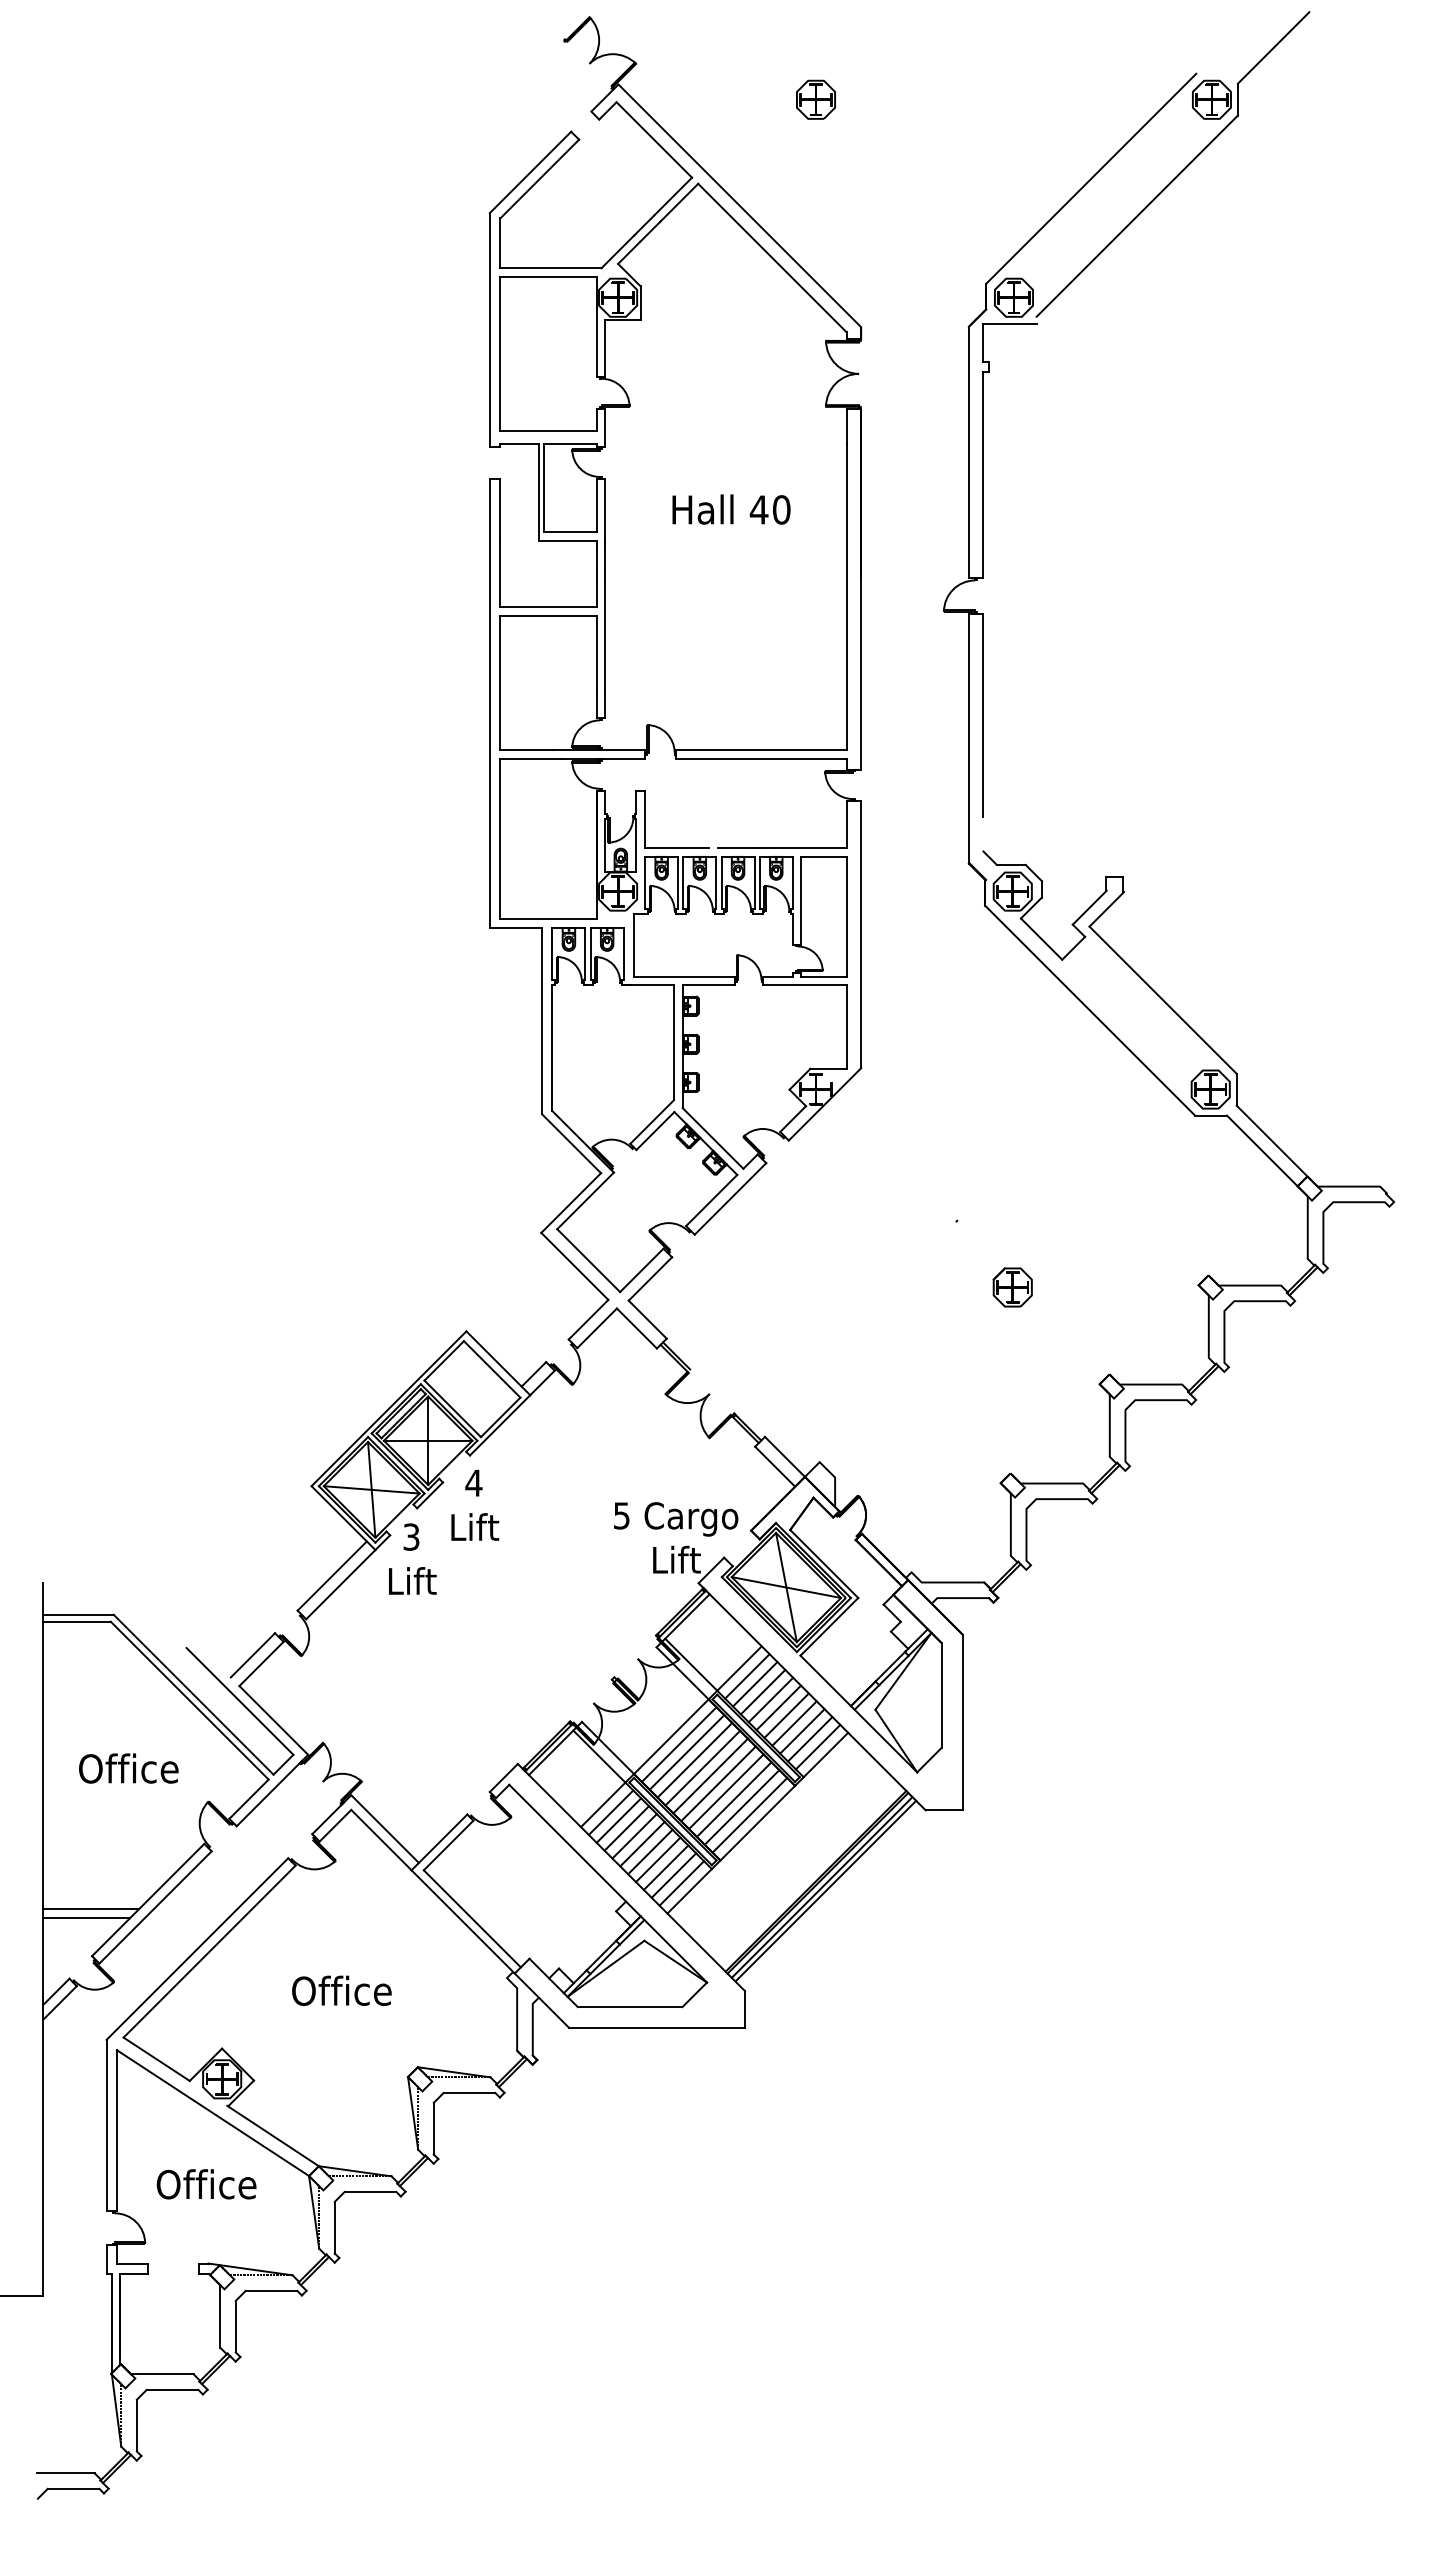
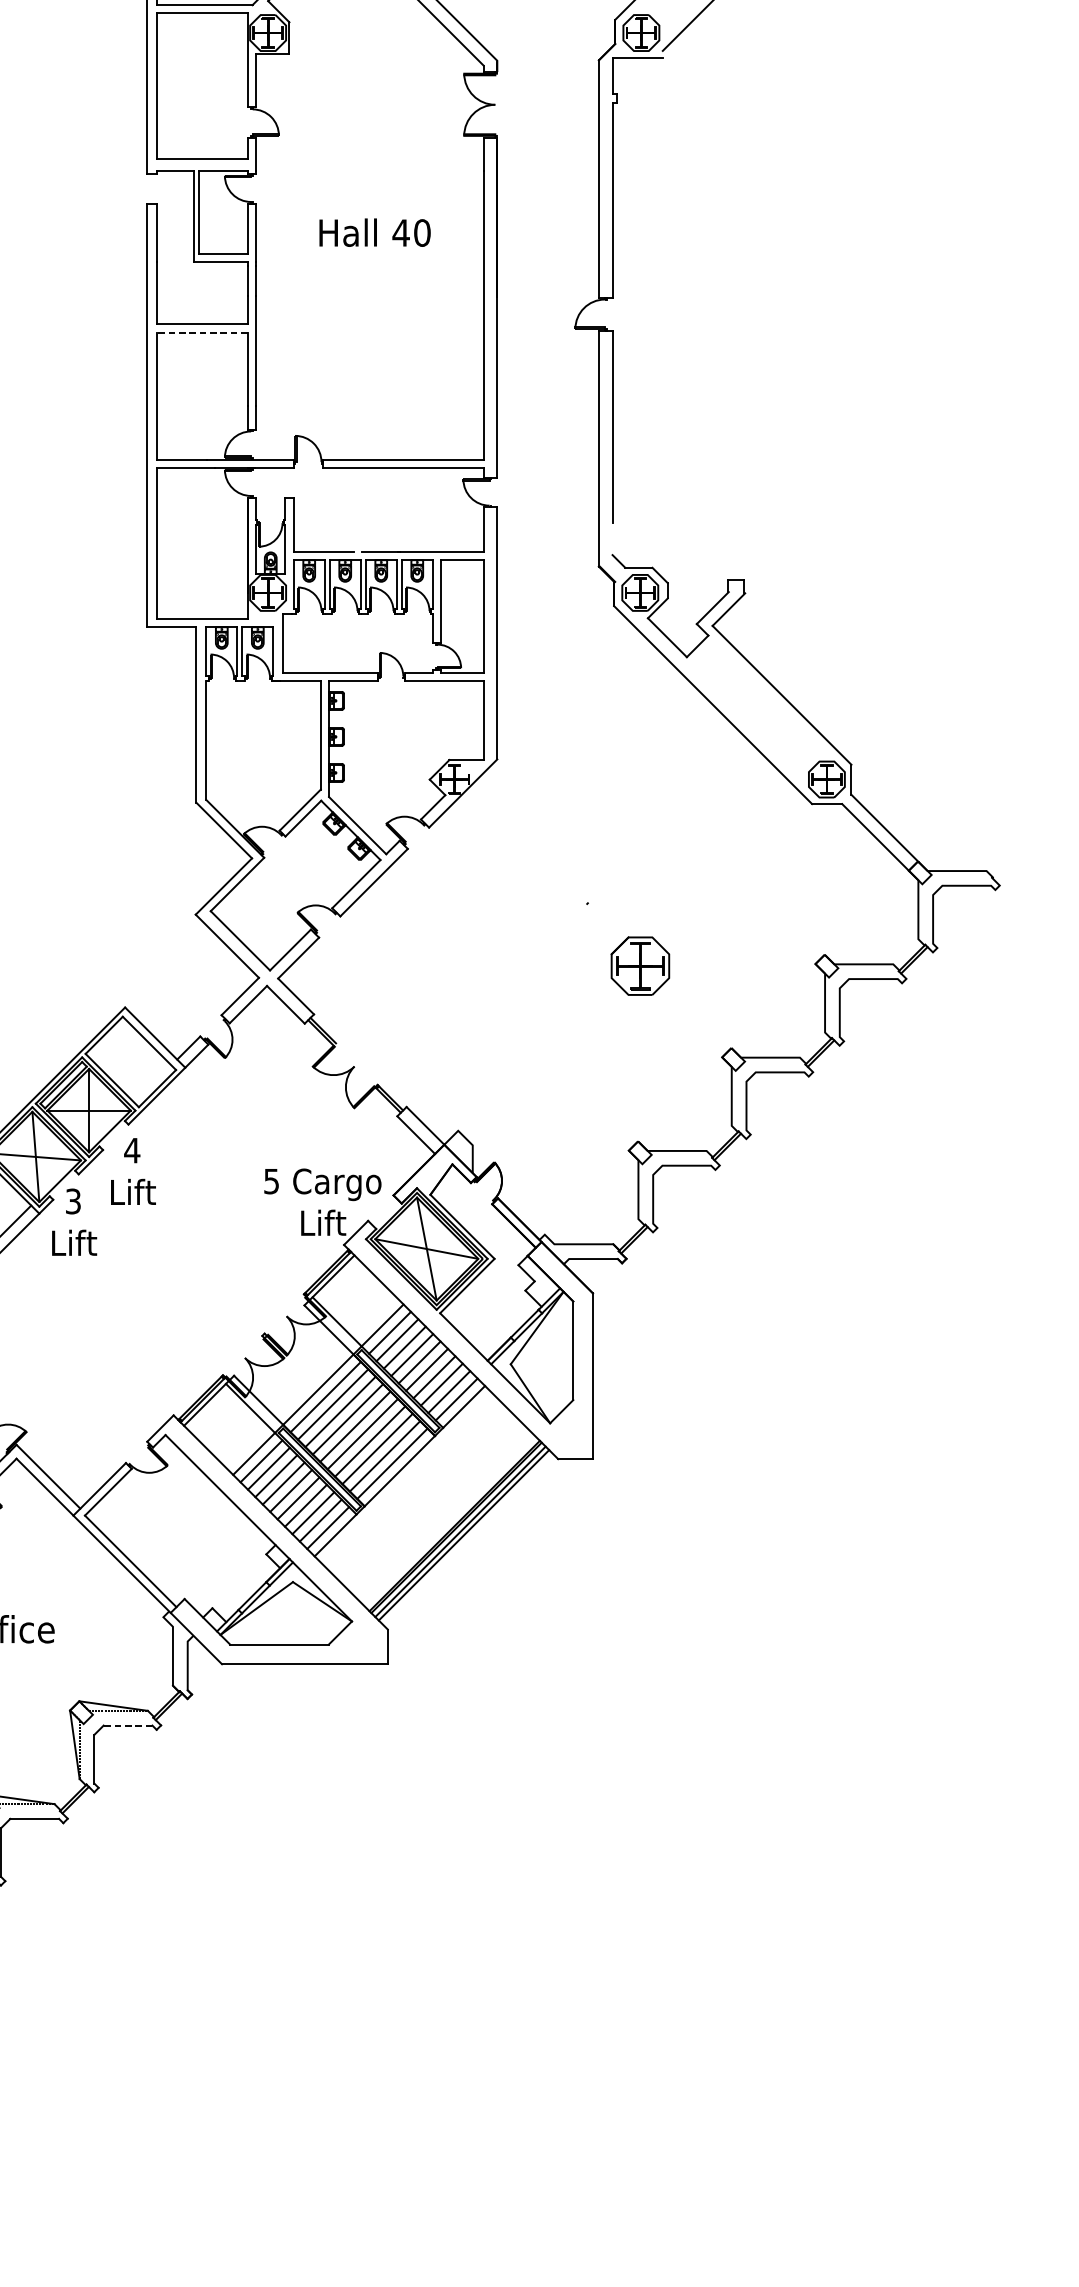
line: (547, 615) -> (201, 332), solid -> dashed
part: (1012, 1287) -> (639, 966), size x1.6
line: (469, 2093) -> (128, 1726), solid -> dashed

